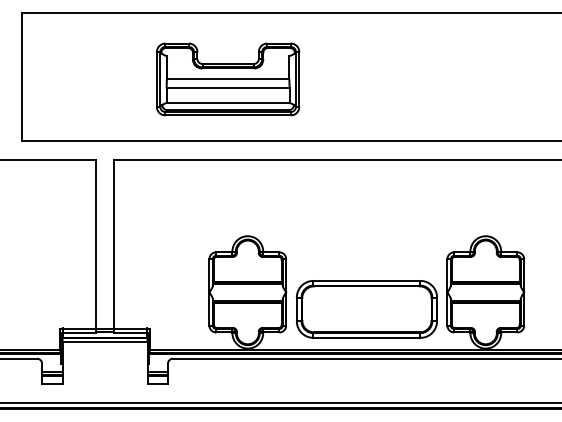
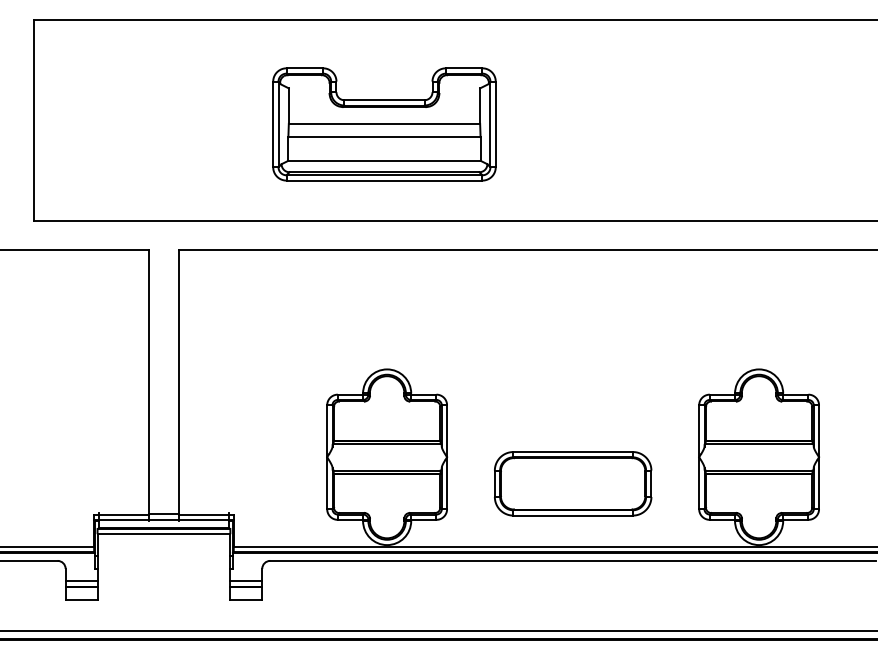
part: (228, 79) -> (385, 124), moved
part: (366, 309) -> (572, 483), size x0.71

